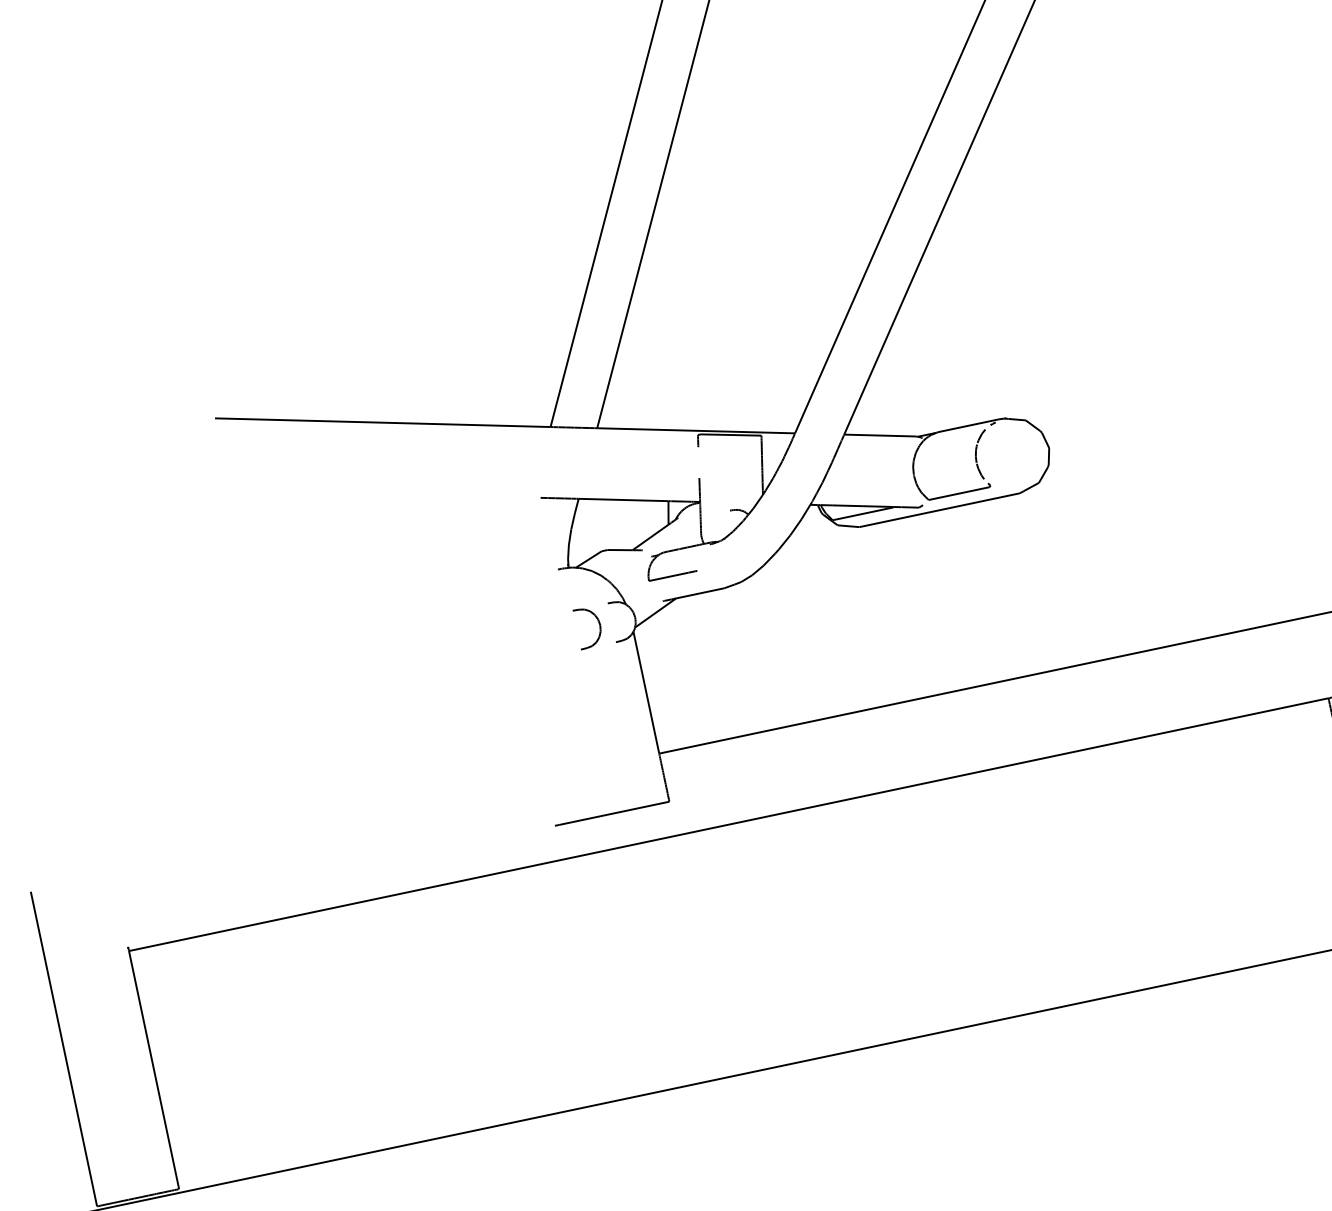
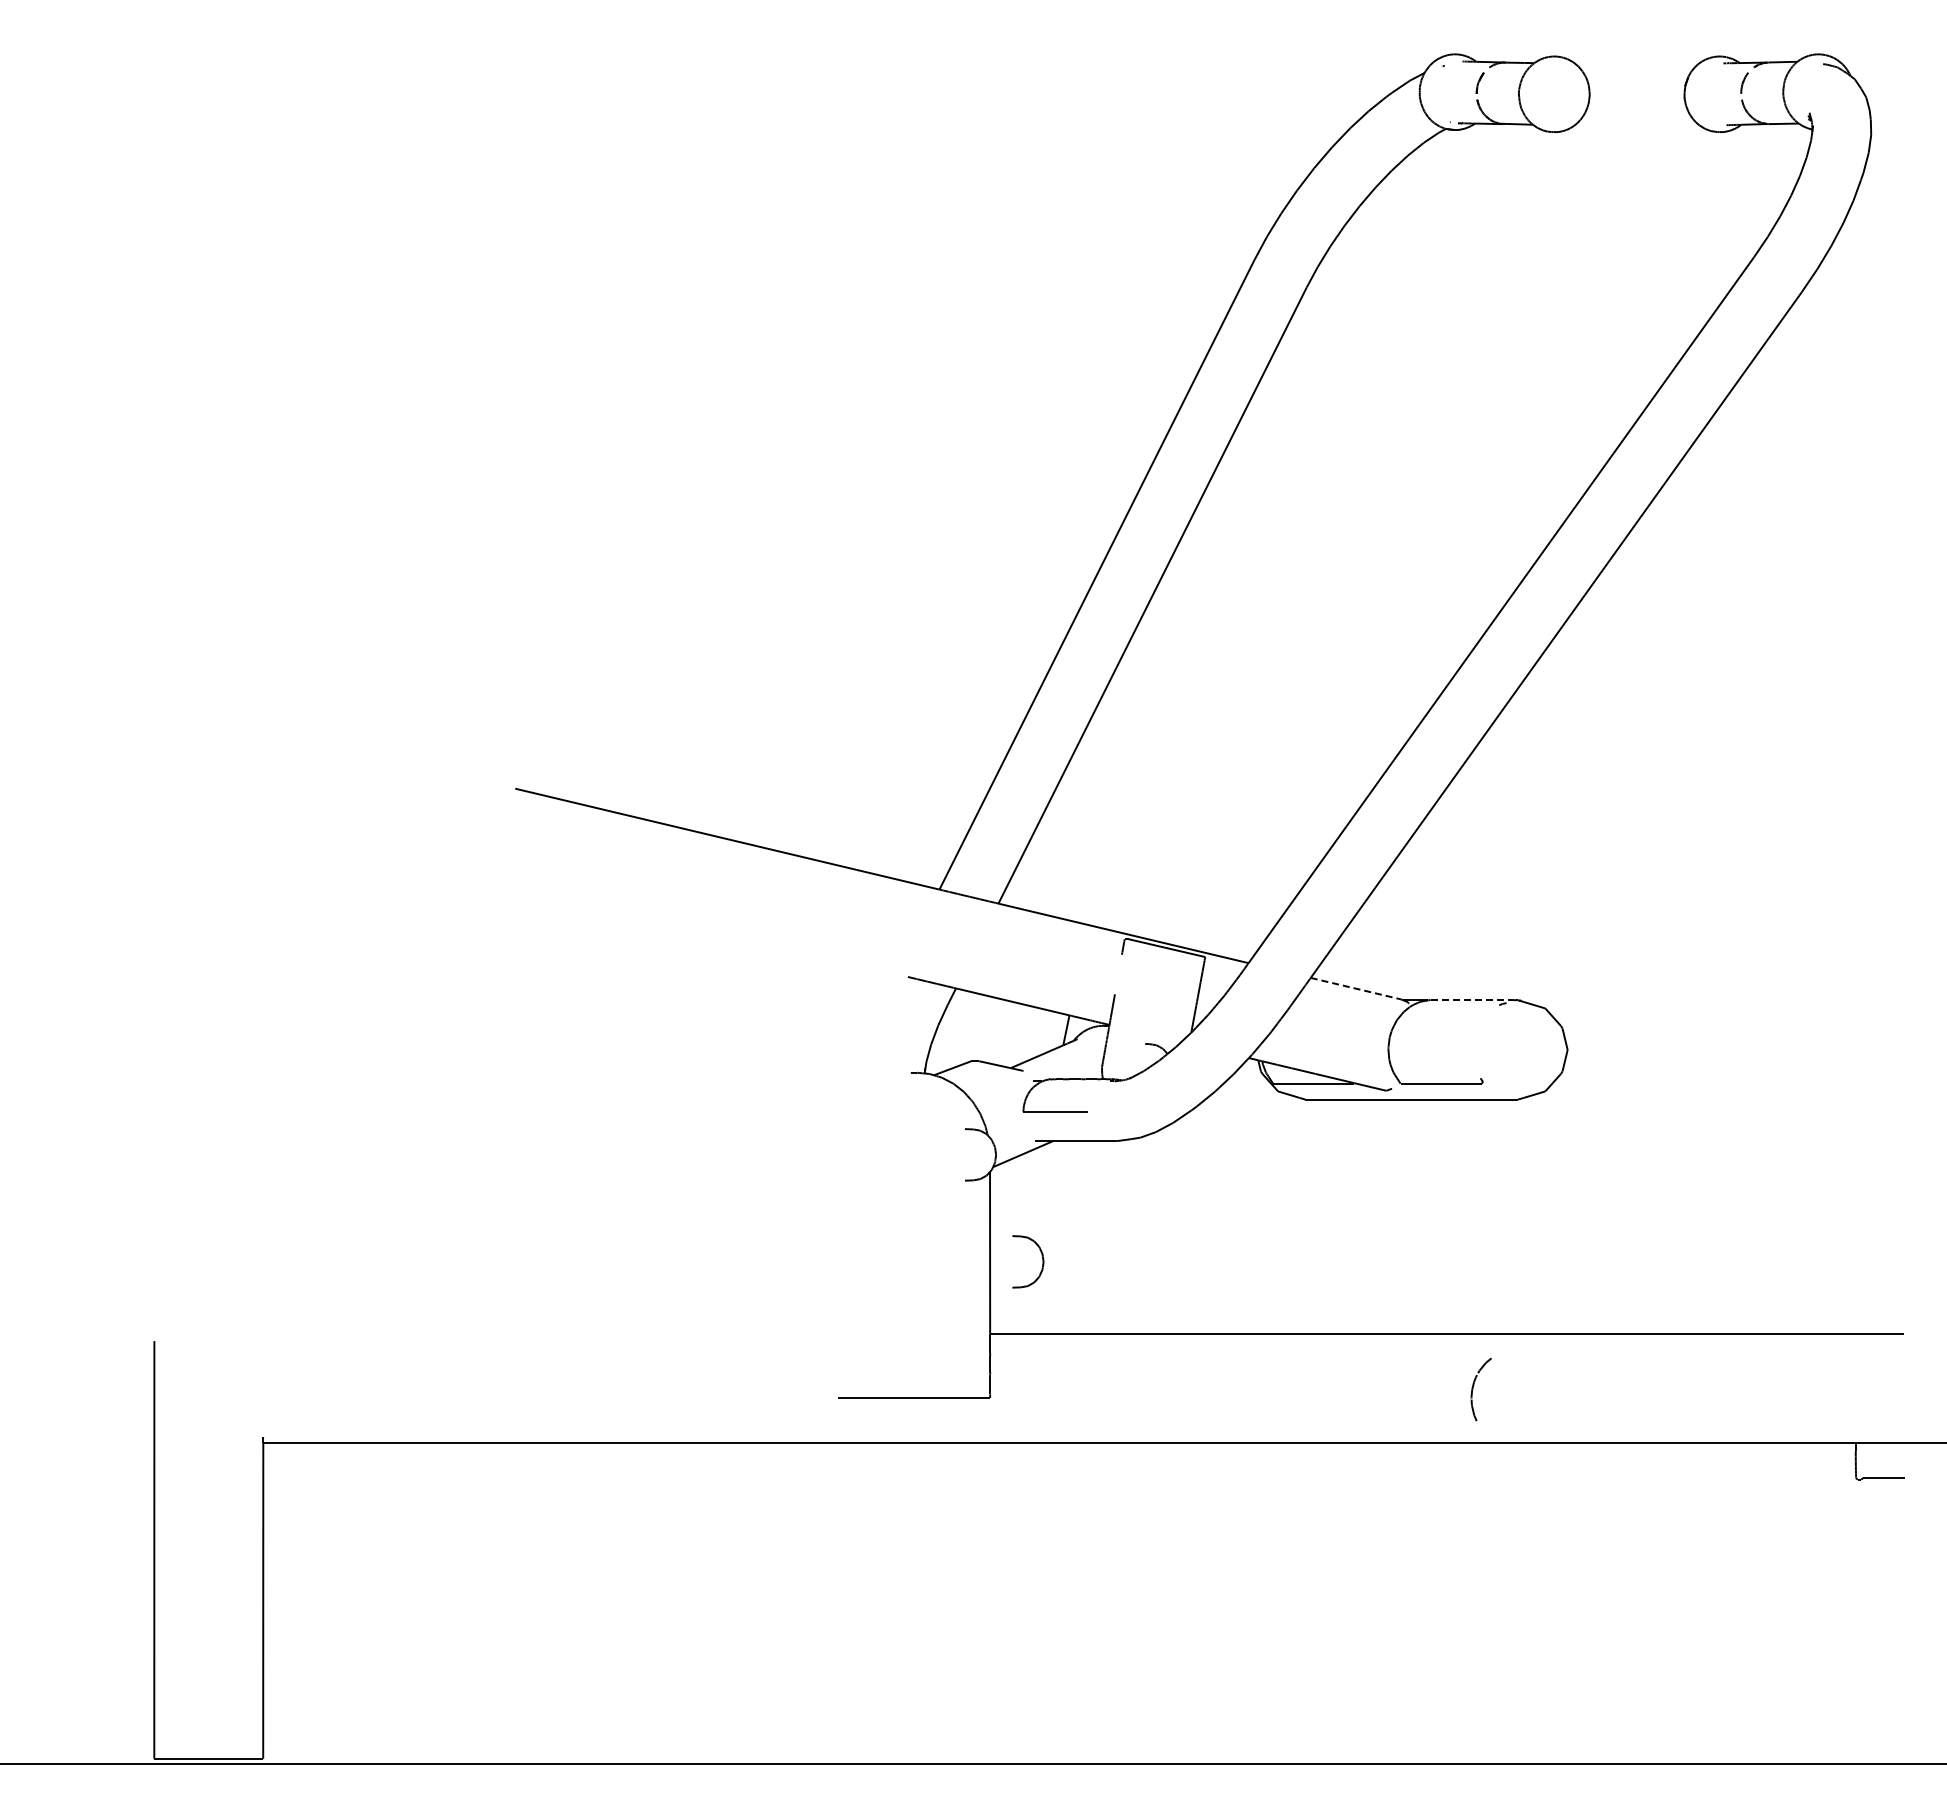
line: (968, 425) -> (1471, 999), solid -> dashed
line: (880, 435) -> (1356, 988), solid -> dashed
part: (976, 455) -> (1473, 1389), moved
part: (599, 625) -> (1042, 1261), moved

